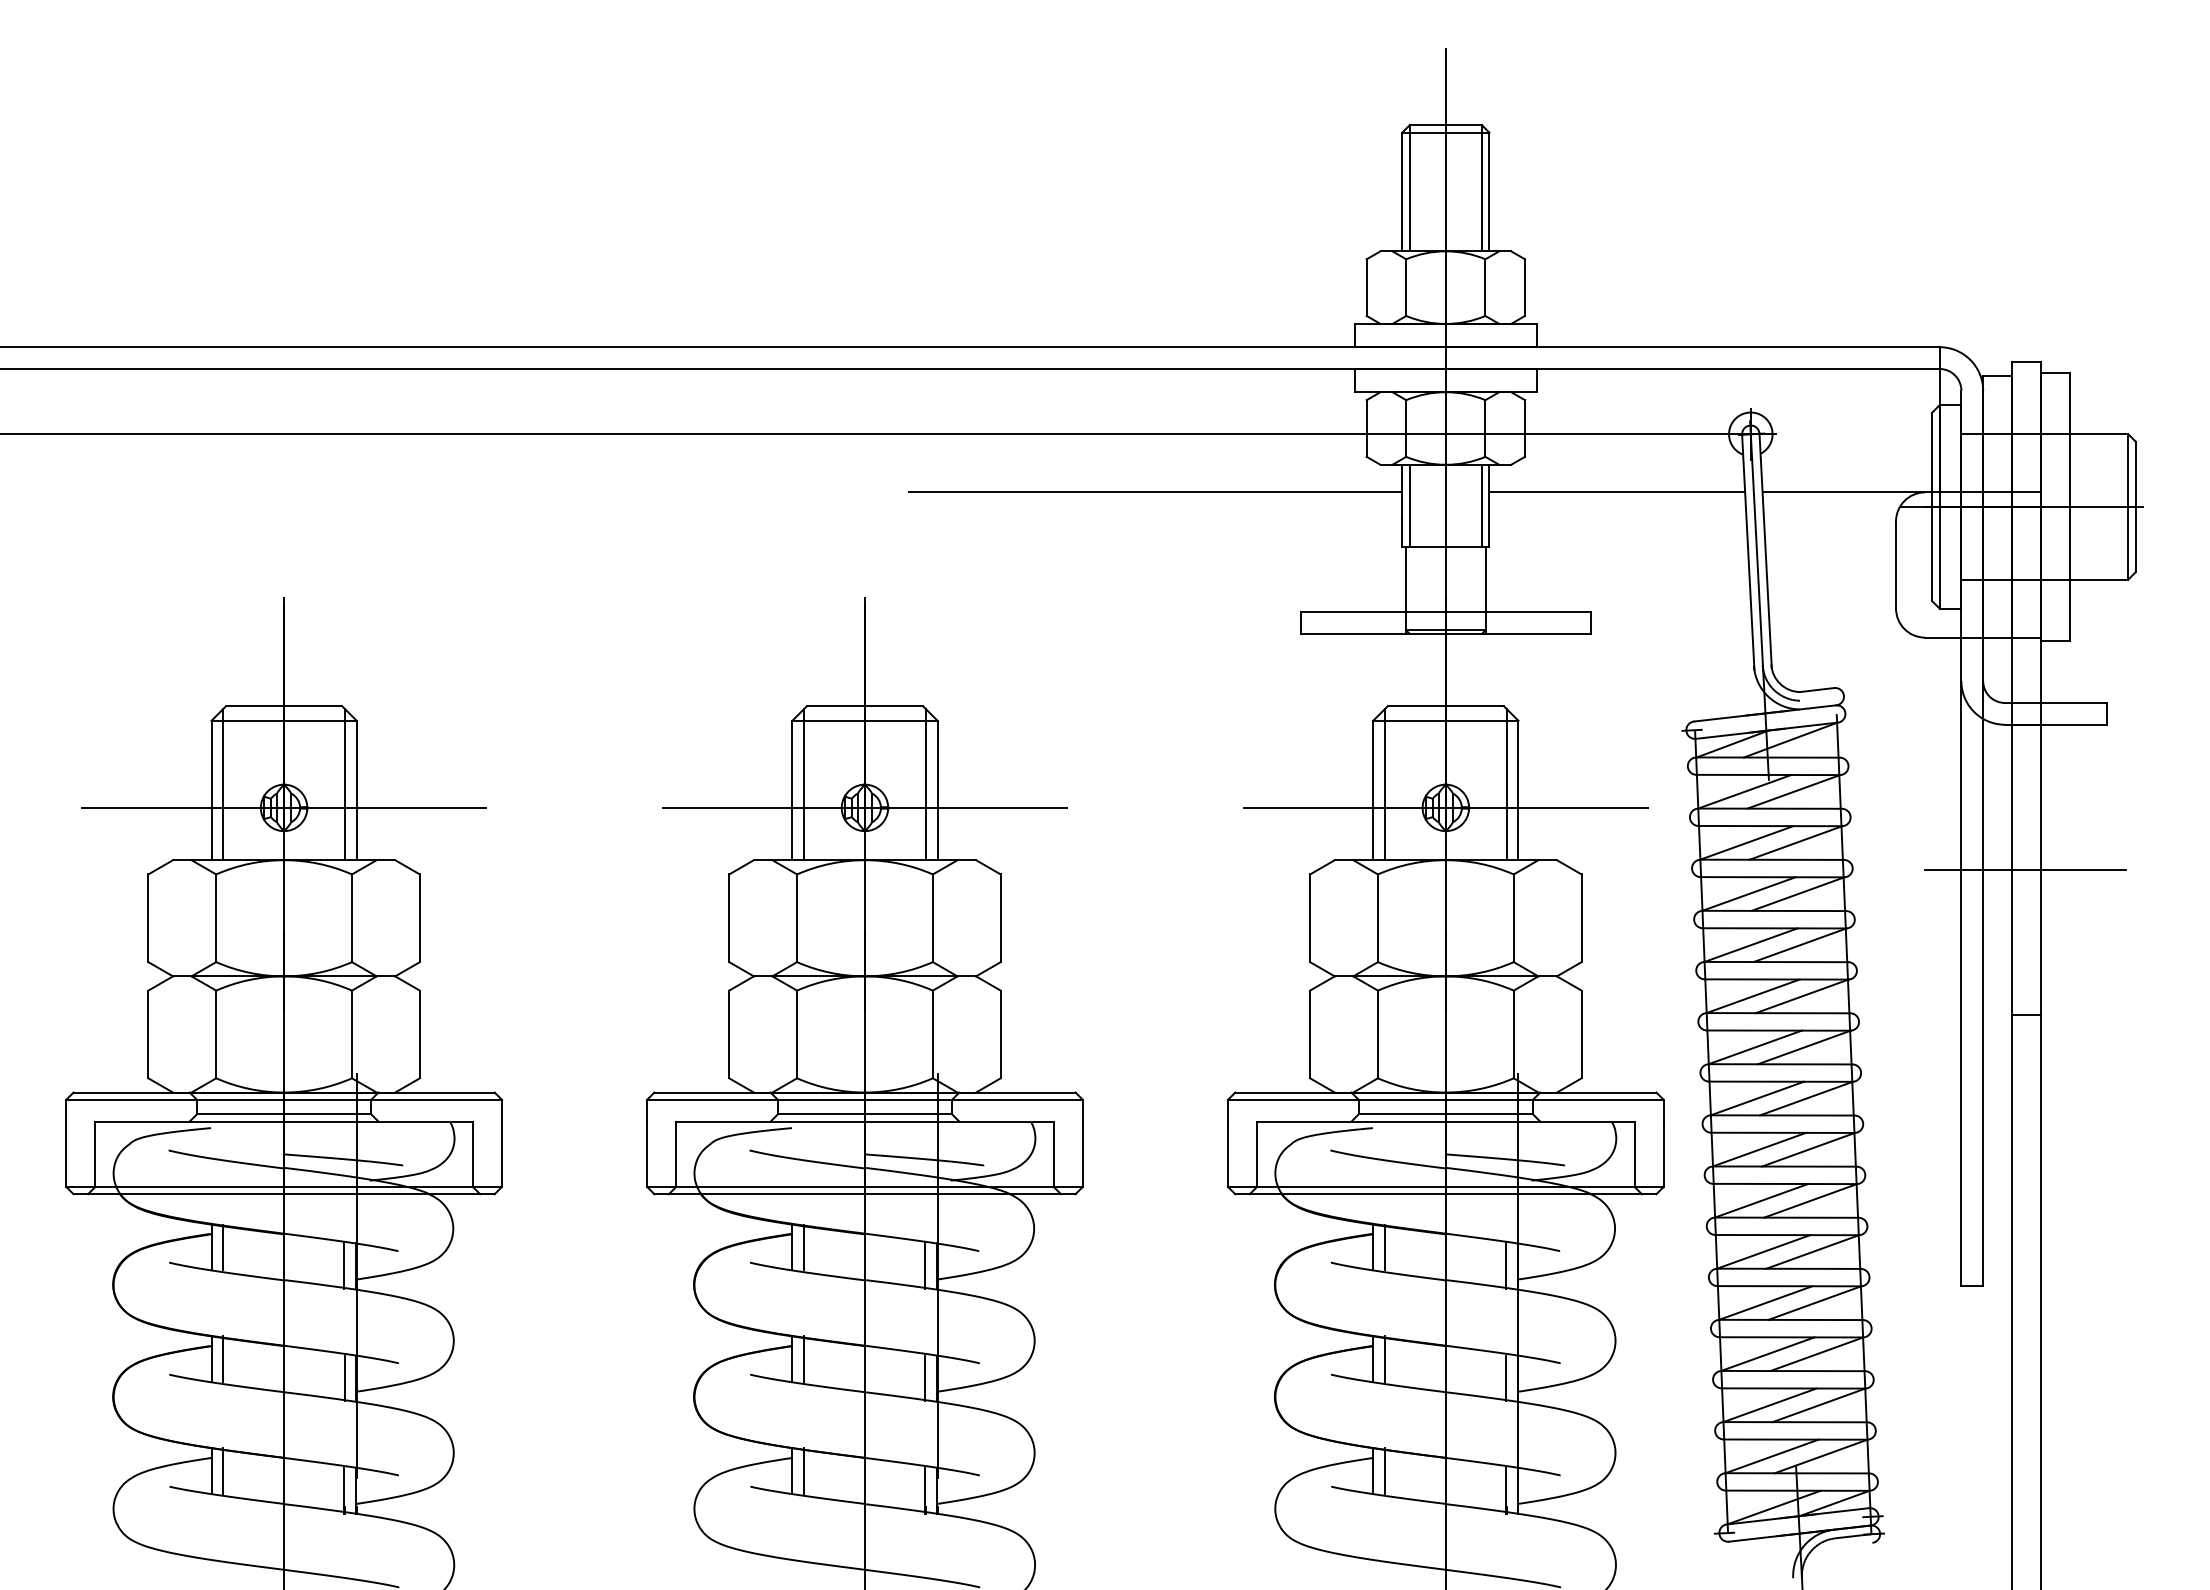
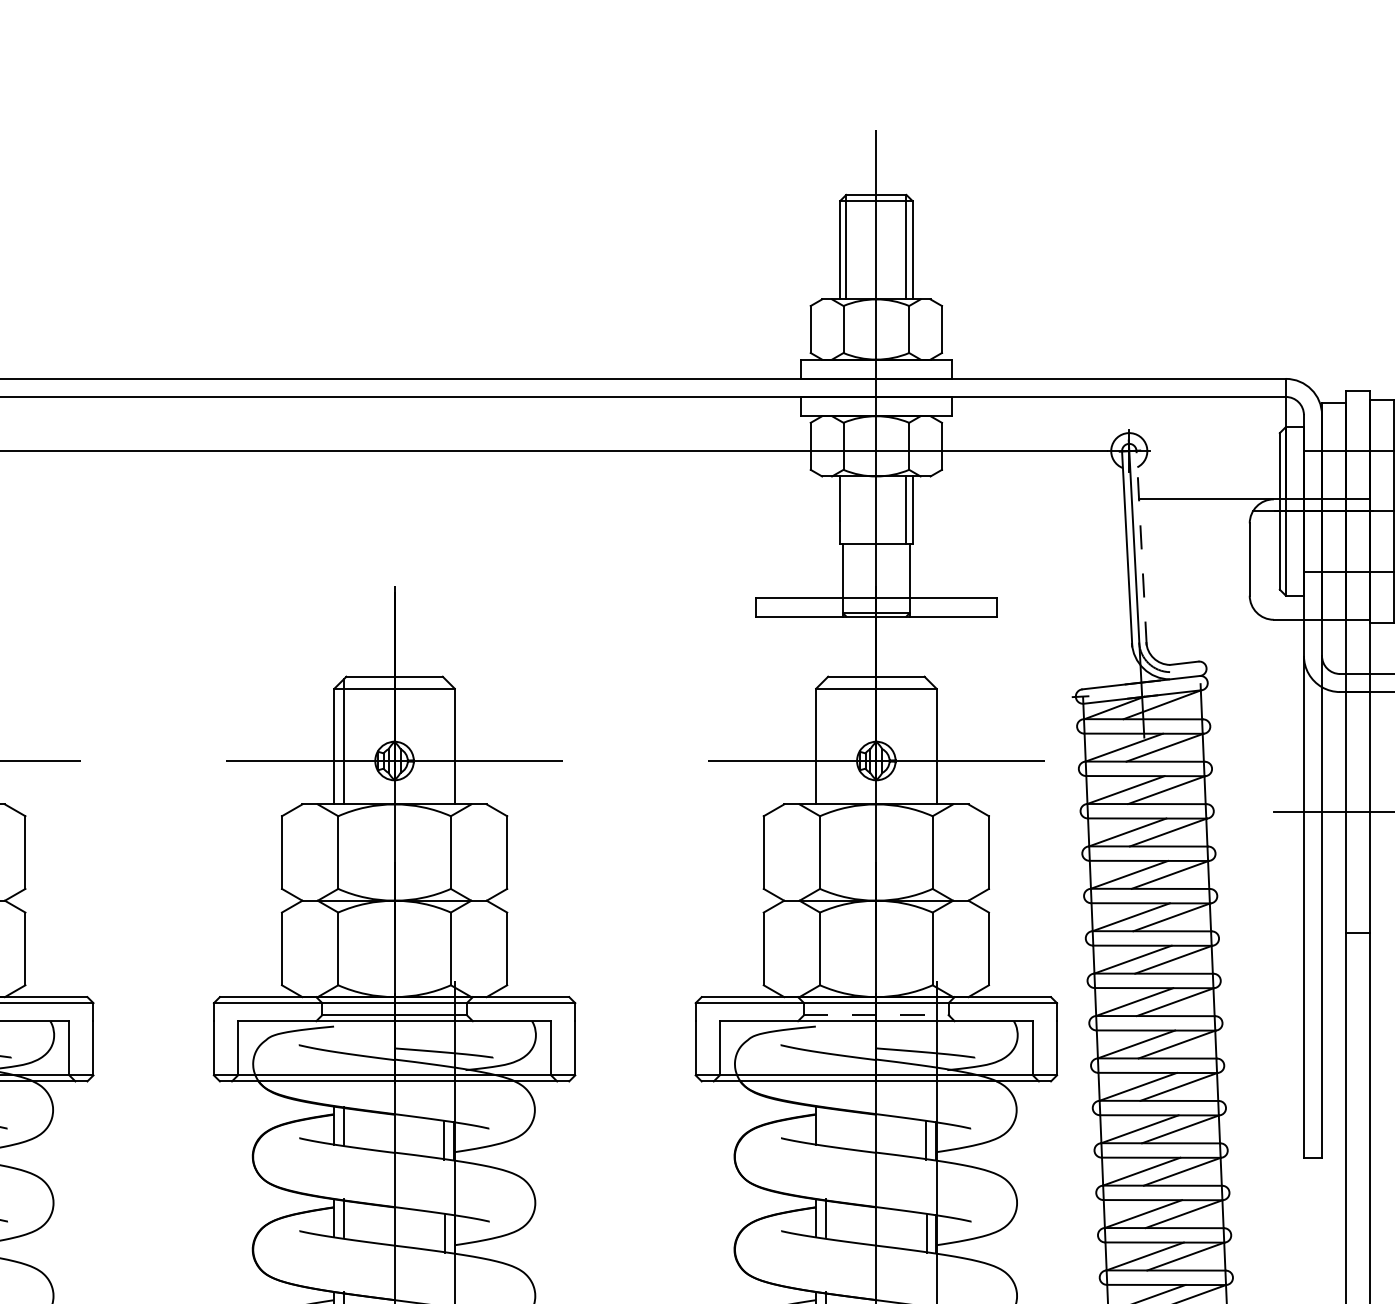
line: (1155, 492) -> (635, 499), removed
line: (1617, 492) -> (1018, 499), removed
line: (1409, 505) -> (846, 510), removed
line: (1765, 551) -> (1141, 548), solid -> dashed
line: (925, 784) -> (444, 741), removed
line: (1385, 784) -> (826, 741), removed
line: (1506, 784) -> (926, 741), removed
line: (1446, 1114) -> (876, 1015), solid -> dashed
line: (1385, 1247) -> (826, 1125), removed

